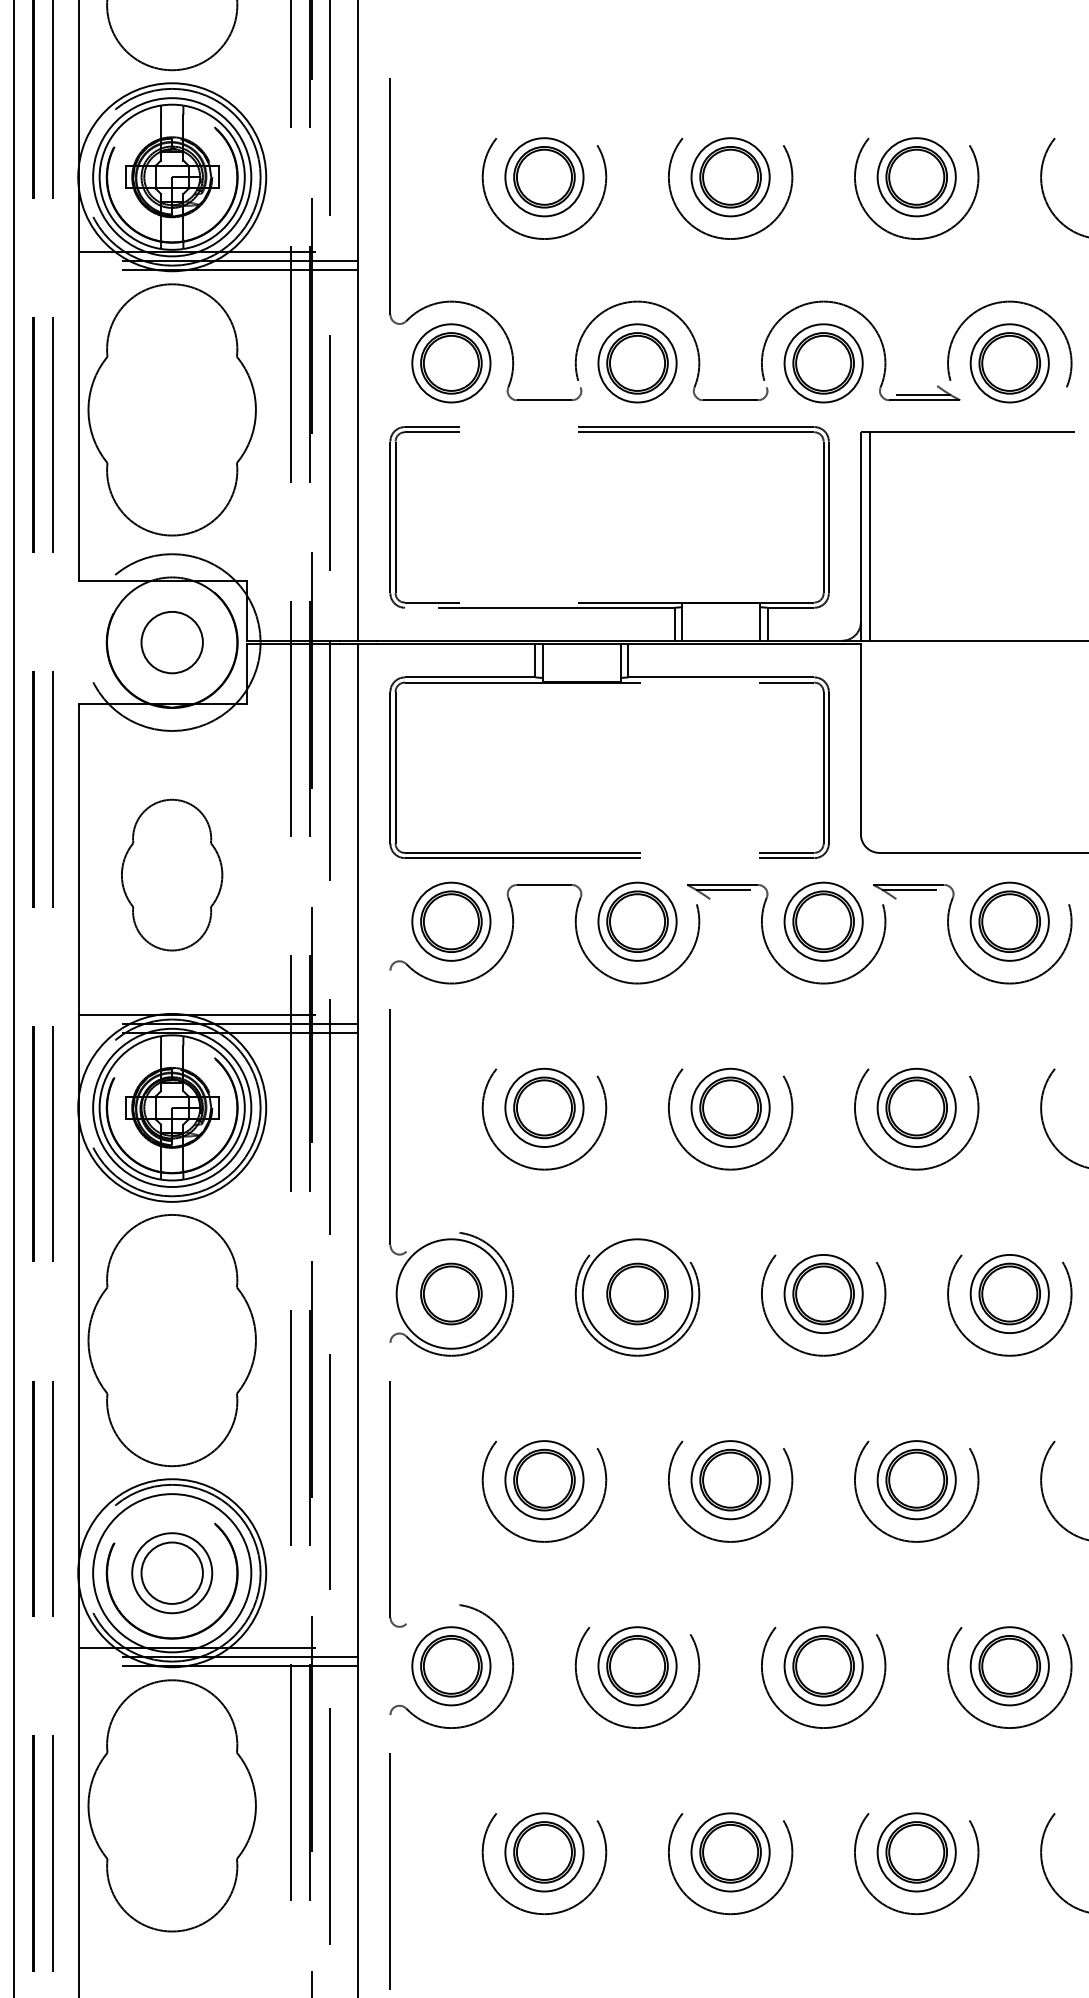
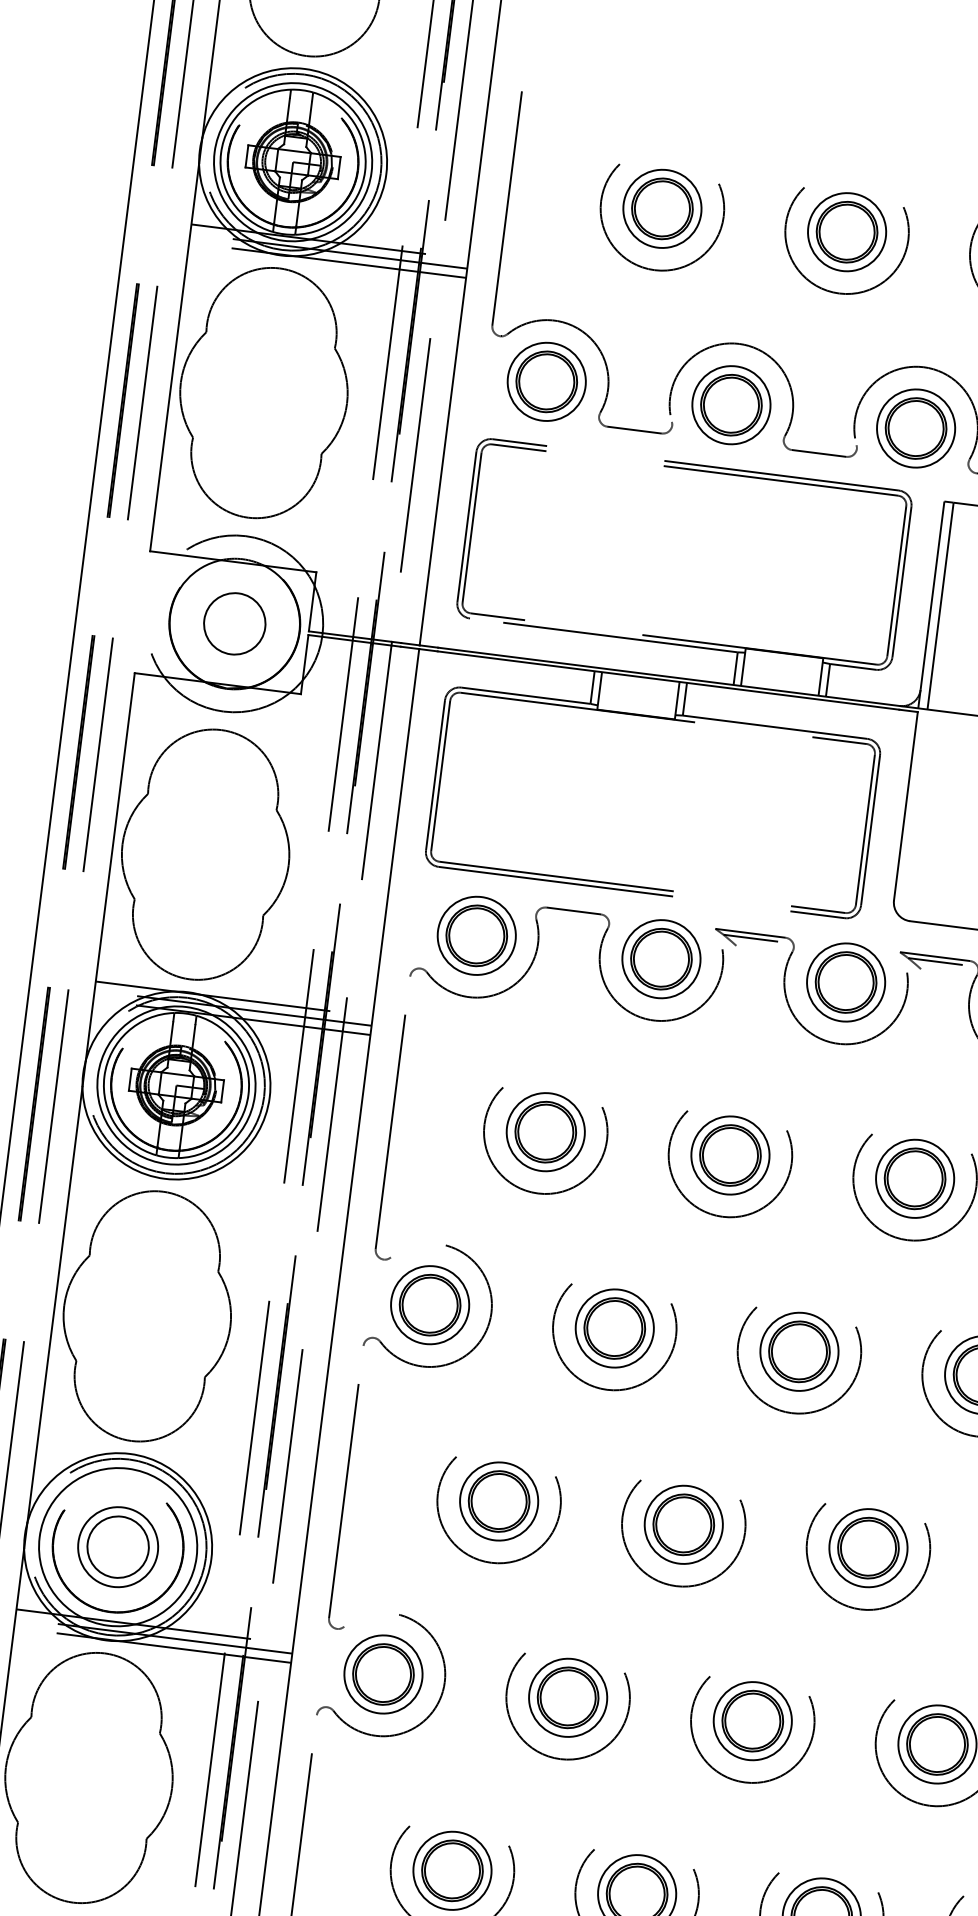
part: (171, 874) -> (205, 853), size x1.67
circle: (451, 1293) -> (430, 1304), size x0.71
circle: (637, 1293) -> (614, 1327), size x0.71

